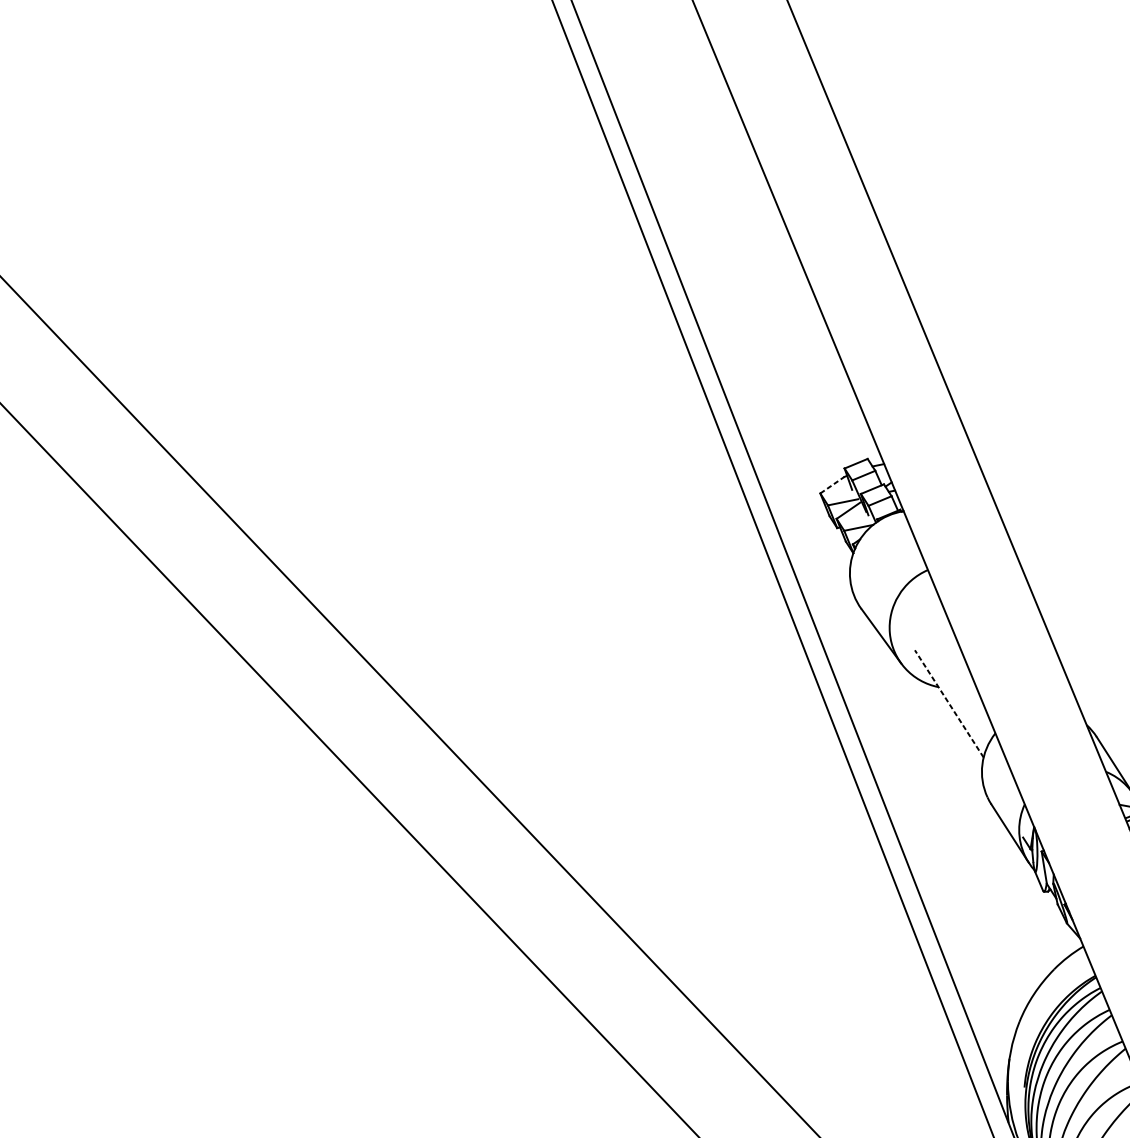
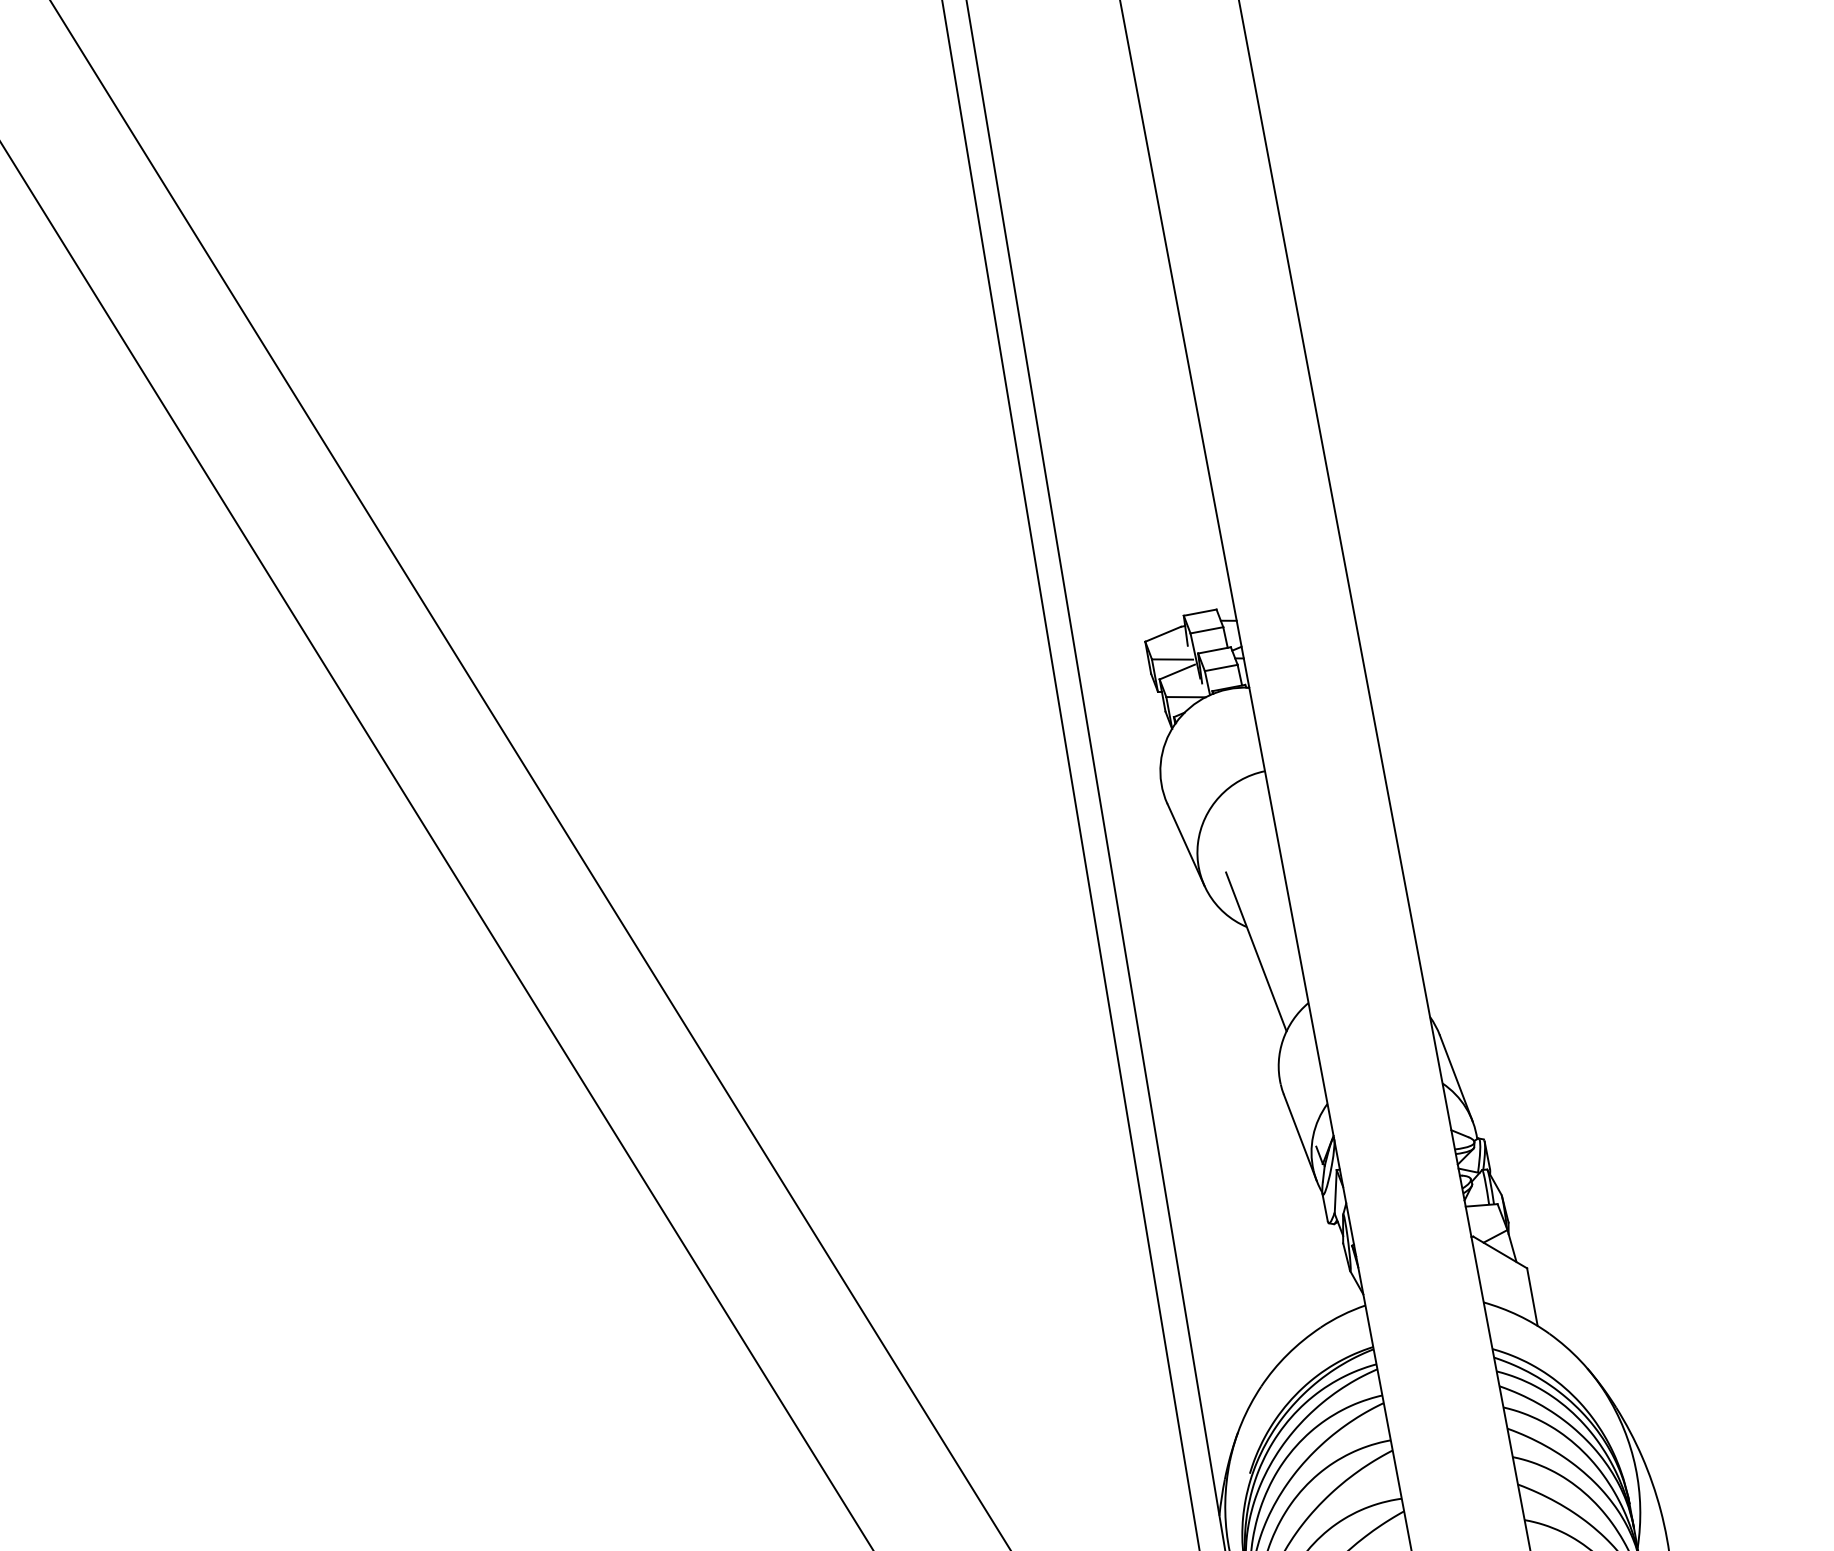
line: (832, 485) -> (1163, 634), dashed -> solid
line: (949, 703) -> (1256, 951), dashed -> solid

